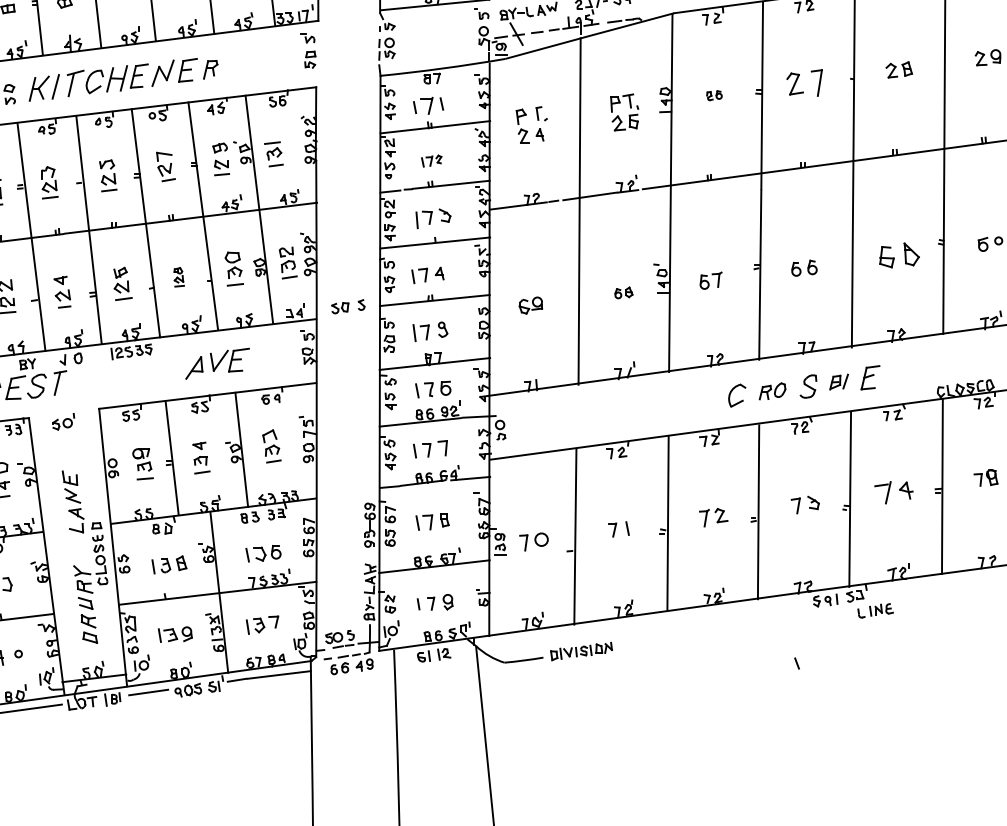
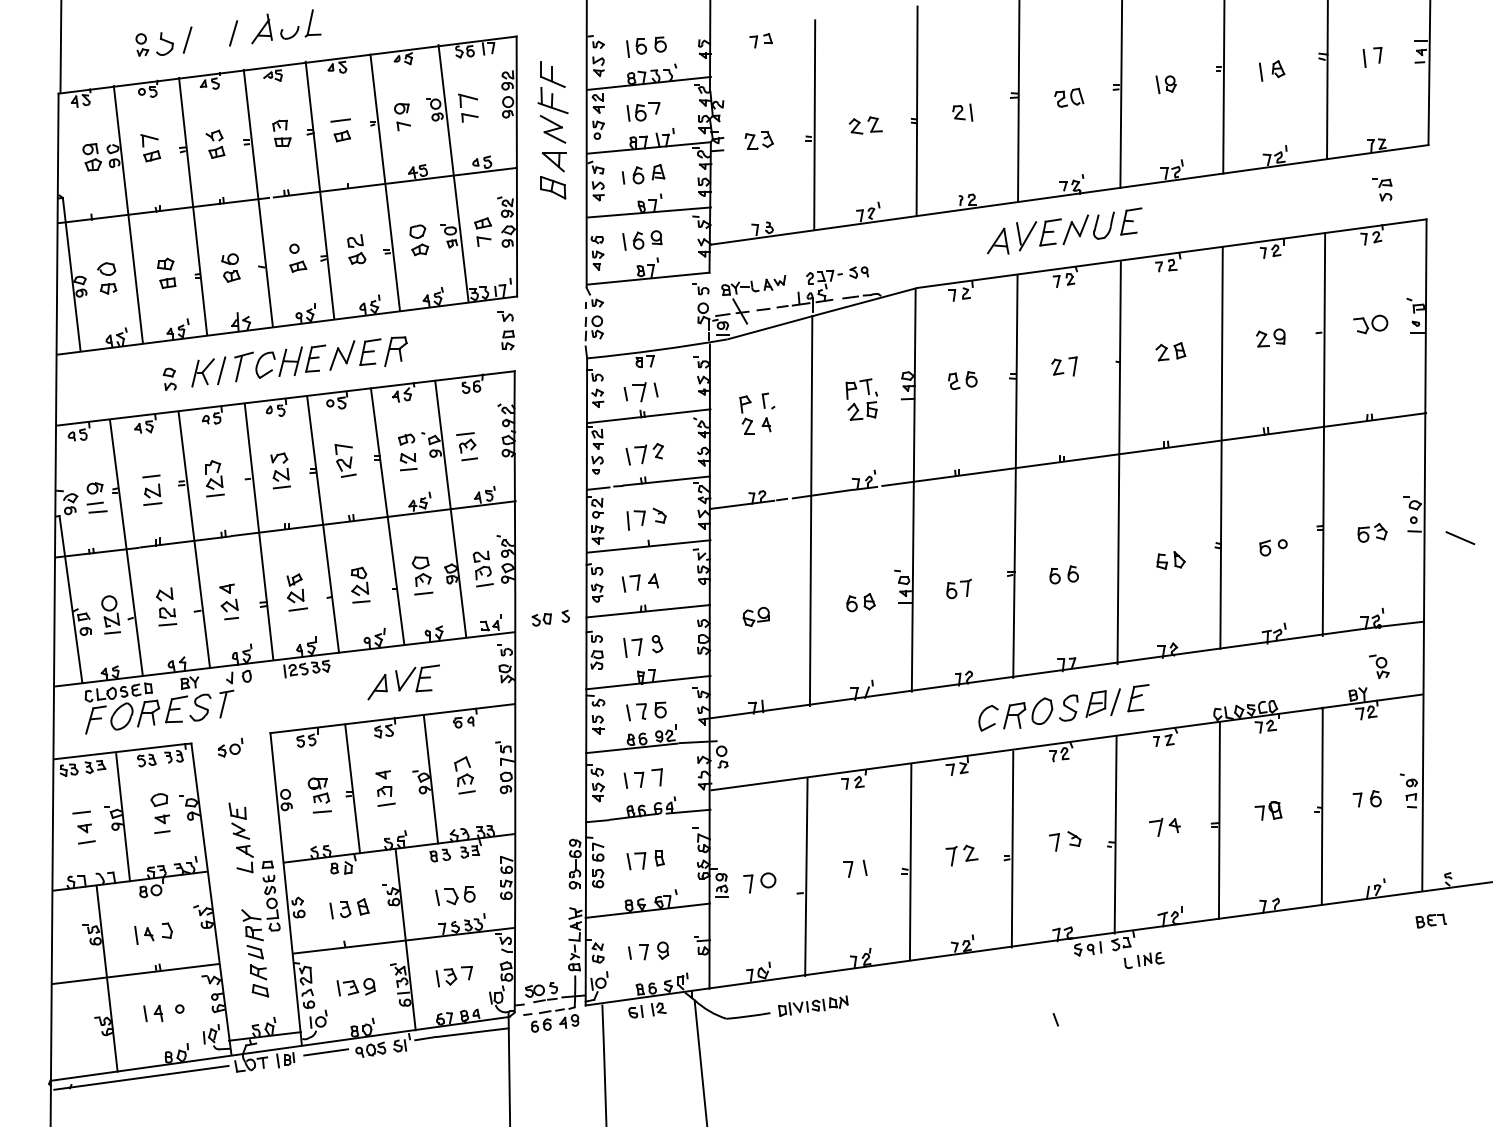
part: (210, 69) -> (395, 351), size x1.43
part: (804, 83) -> (1064, 366), size x0.62
part: (714, 95) -> (962, 380), size x1.67
part: (431, 161) -> (644, 454), size x1.67
part: (898, 255) -> (1170, 560), size x0.62
part: (179, 276) -> (360, 584), size x1.67
part: (623, 292) -> (860, 602), size x1.43
part: (838, 381) -> (1102, 702), size x1.67
part: (772, 391) -> (1028, 713), size x1.67
part: (893, 491) -> (1164, 826), size x0.71

